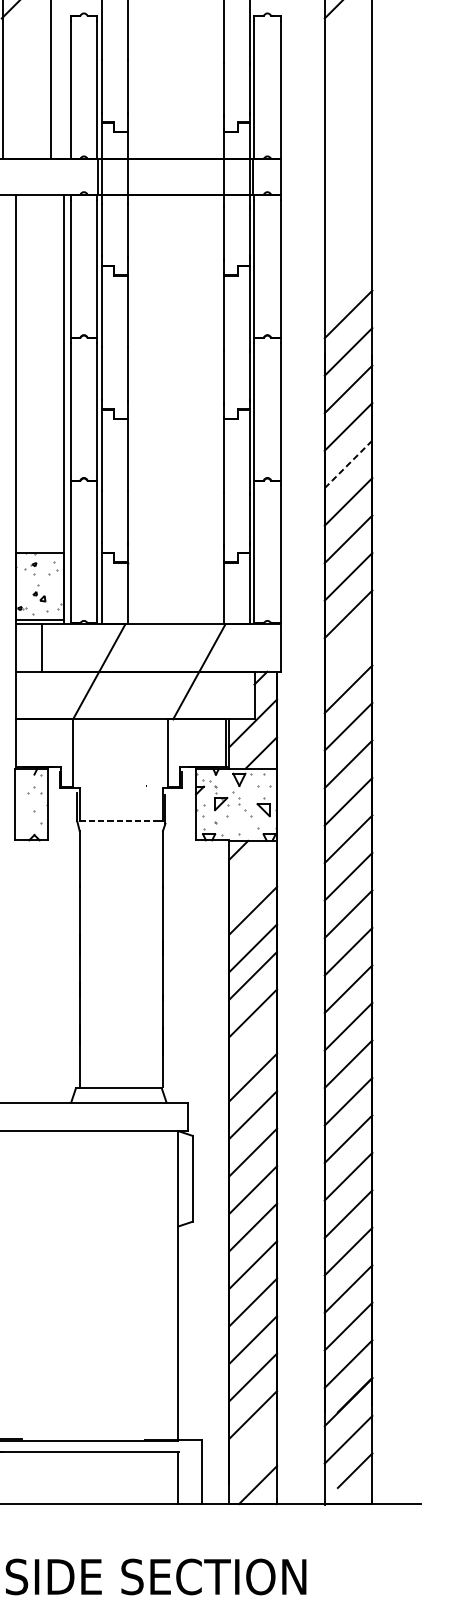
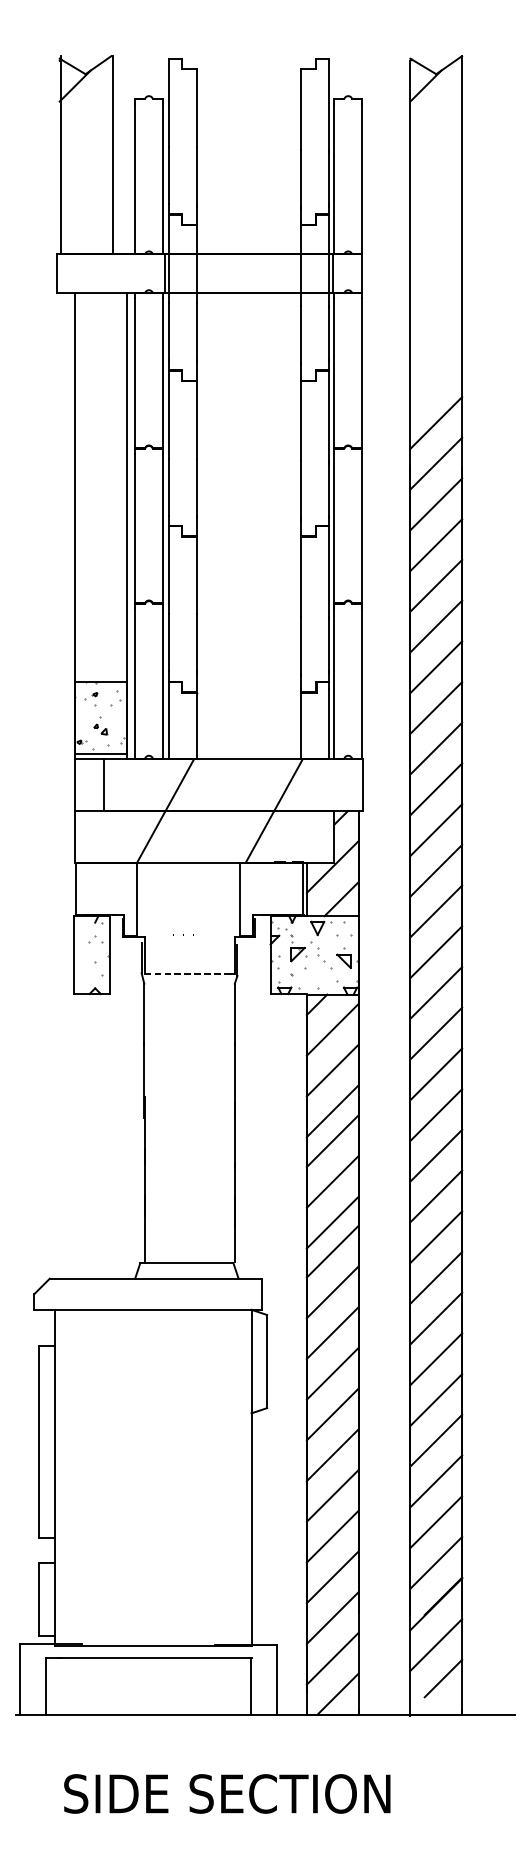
line: (348, 464) -> (436, 585), dashed -> solid
line: (348, 651) -> (436, 789), added
line: (252, 872) -> (332, 1029), added
line: (252, 1050) -> (332, 1222), added
line: (252, 1452) -> (332, 1658), added

